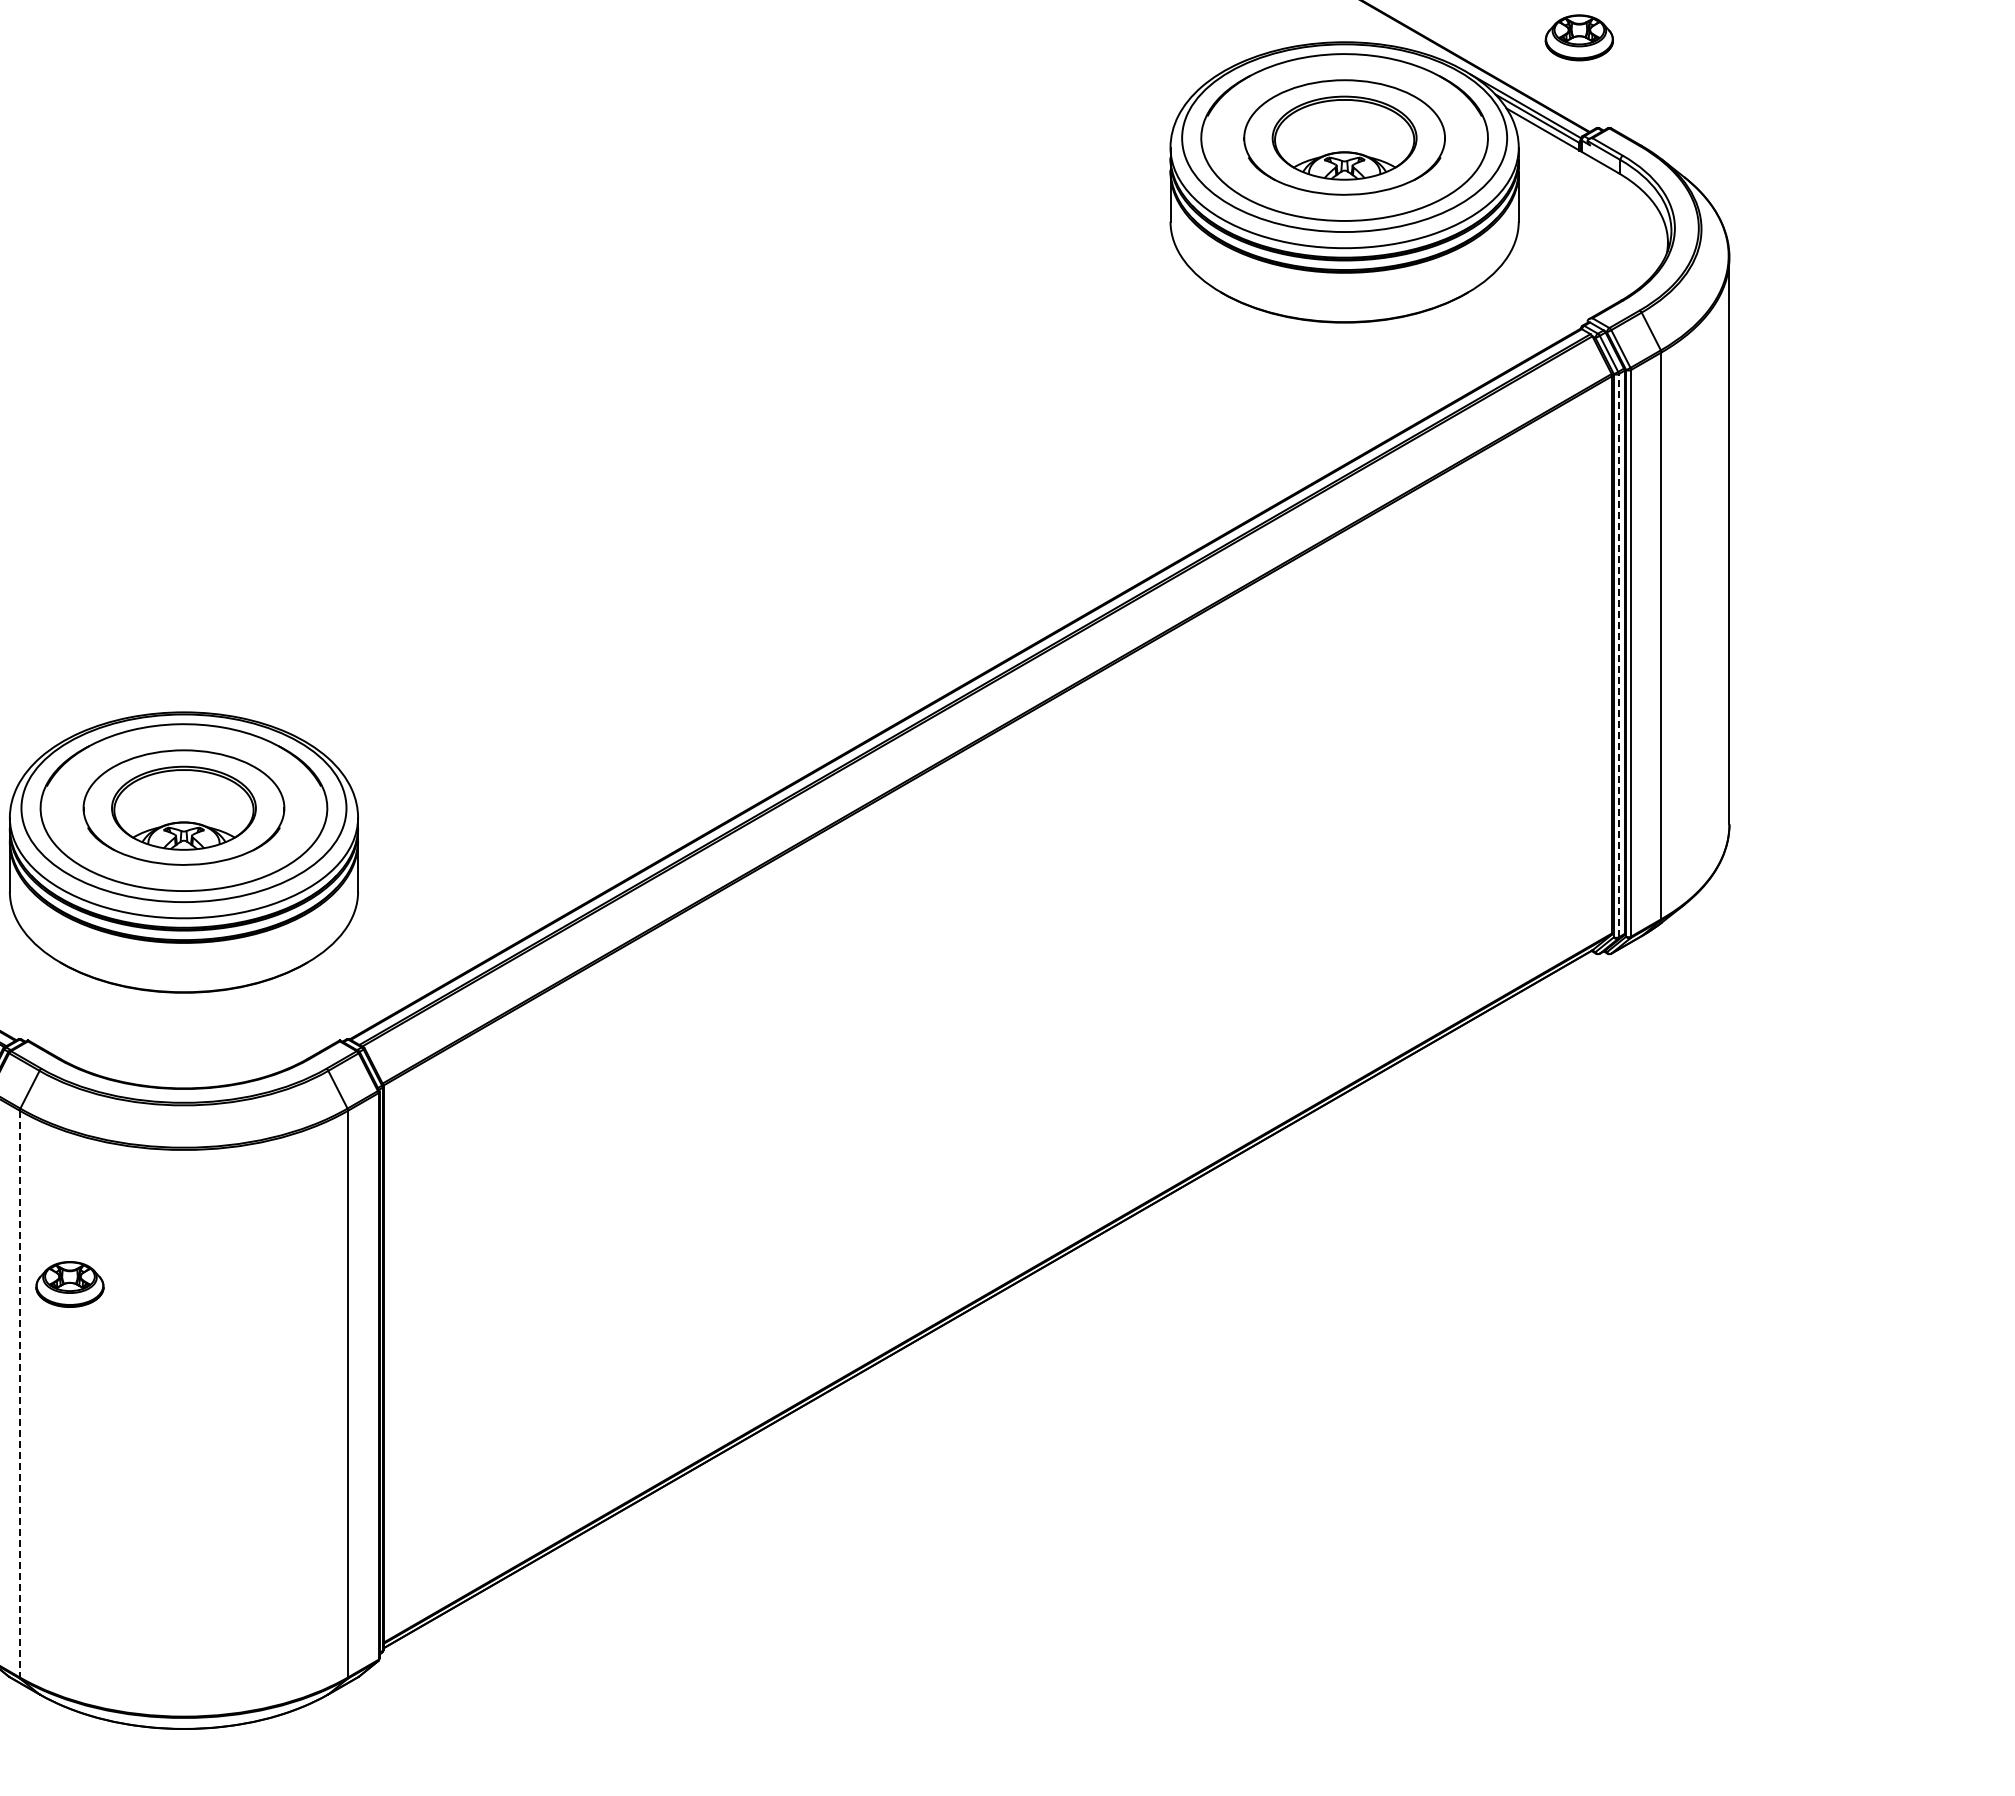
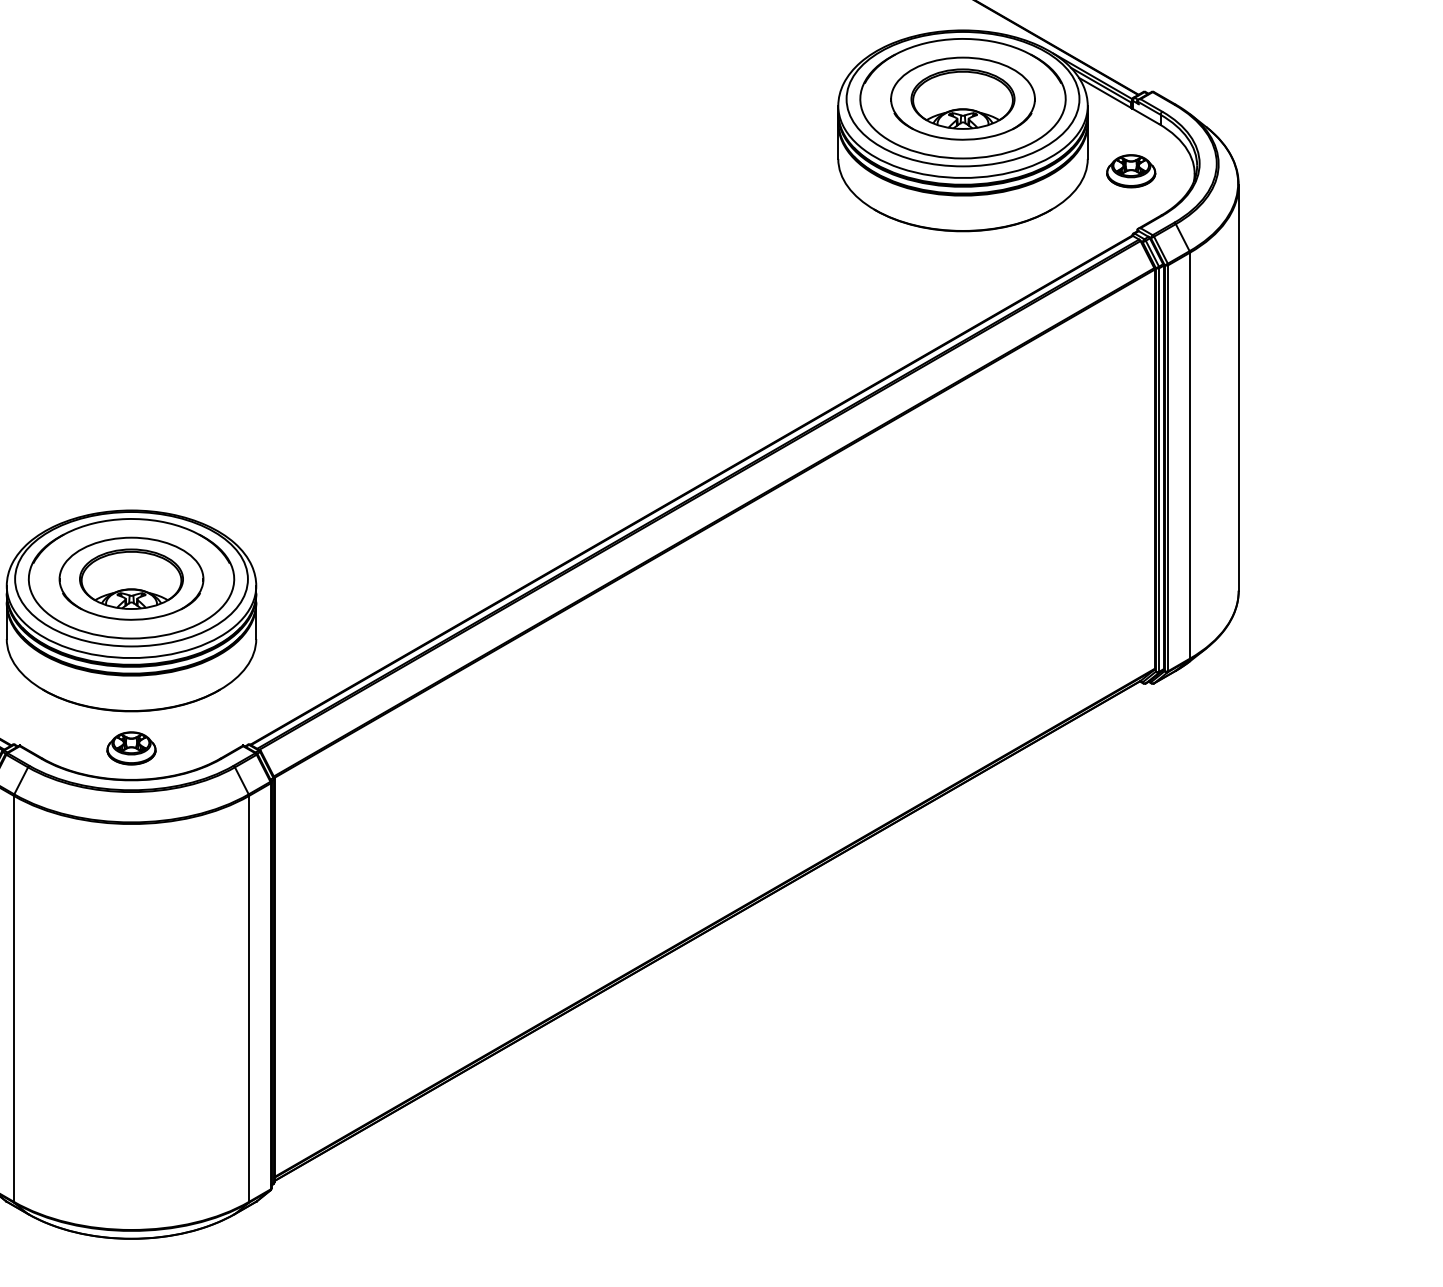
part: (1578, 37) -> (1130, 171), moved
line: (1618, 655) -> (1159, 469), dashed -> solid
part: (69, 1284) -> (131, 748), moved
line: (19, 1394) -> (13, 999), dashed -> solid

